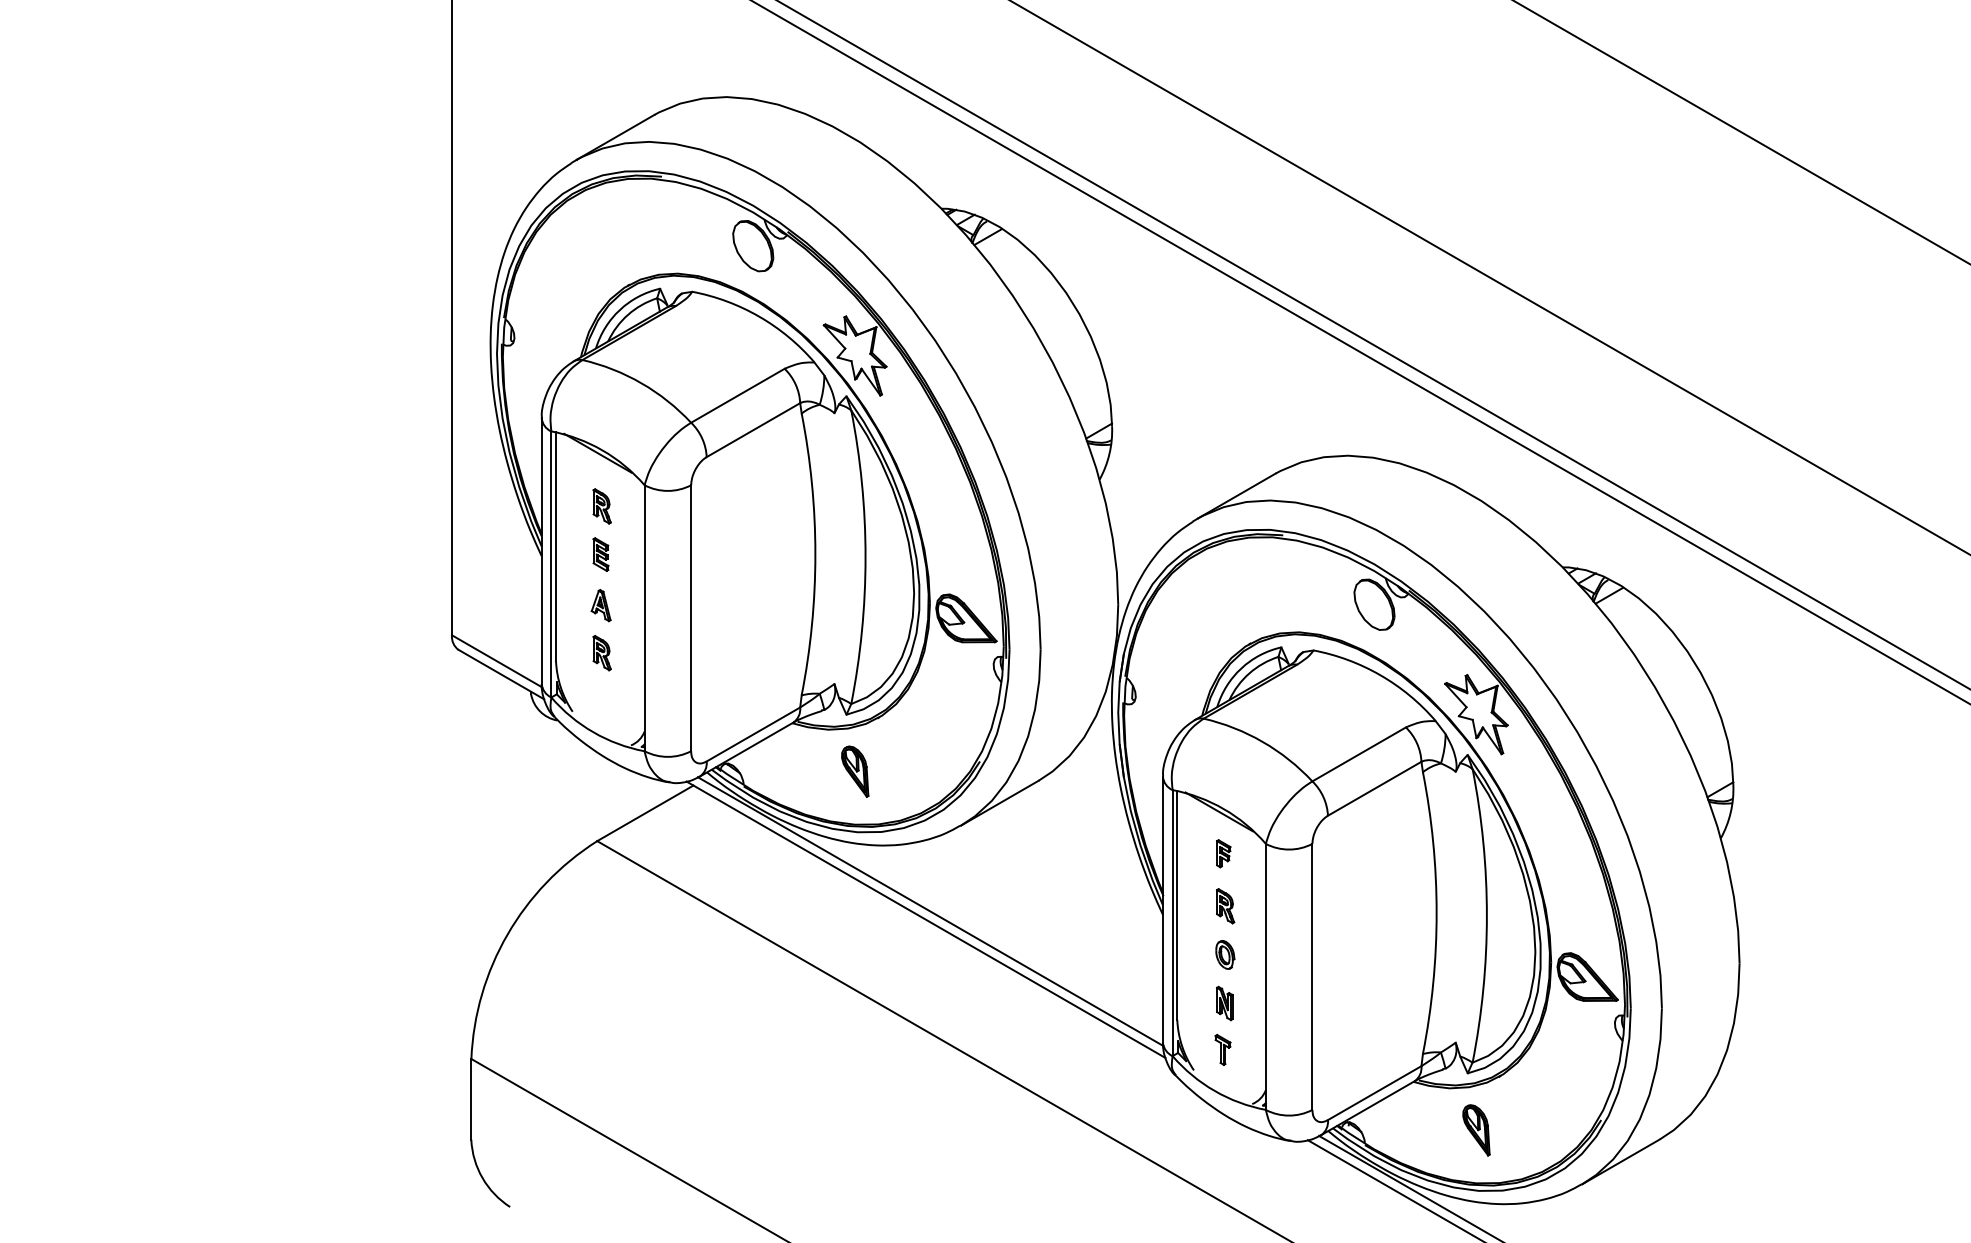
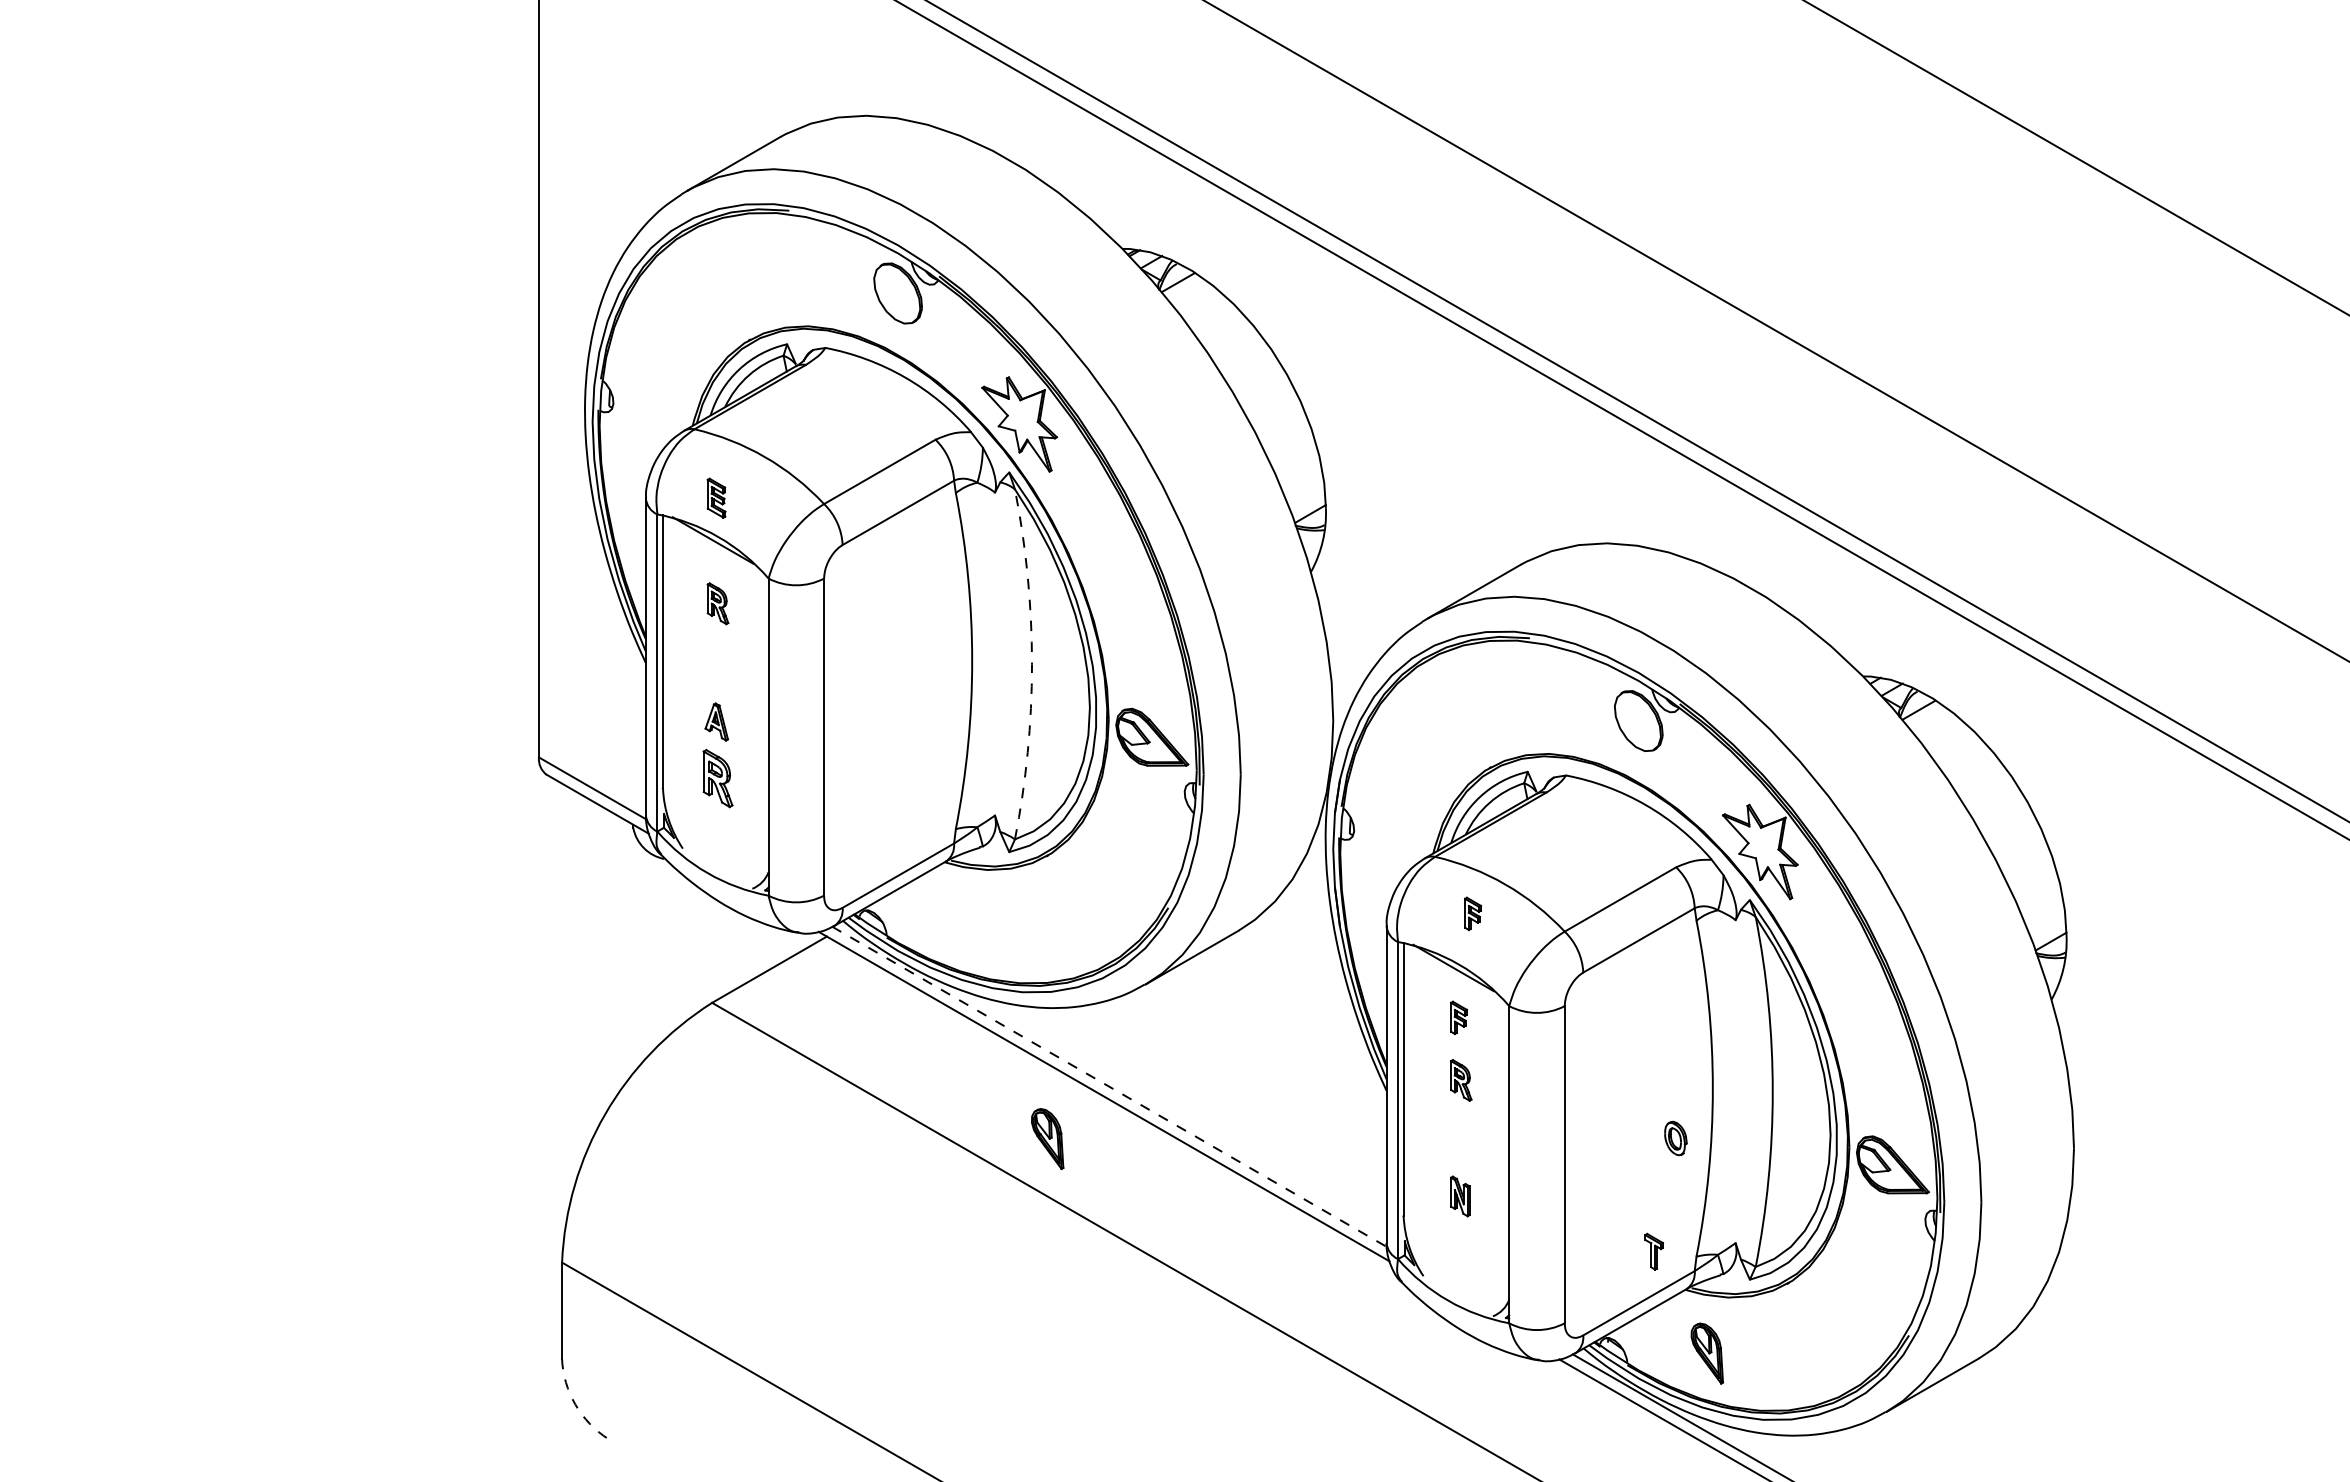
part: (600, 553) -> (716, 497), moved
arc: (865, 557) -> (1032, 664), solid -> dashed
part: (601, 652) -> (717, 778), size x1.4
part: (1235, 766) -> (1472, 913), added
part: (855, 772) -> (1047, 1139), moved
line: (931, 912) -> (1110, 1087), solid -> dashed
part: (1224, 954) -> (1675, 1138), moved
part: (1222, 1049) -> (1653, 1251), moved
part: (1476, 1130) -> (1707, 1353), moved
arc: (482, 1178) -> (575, 1404), solid -> dashed

